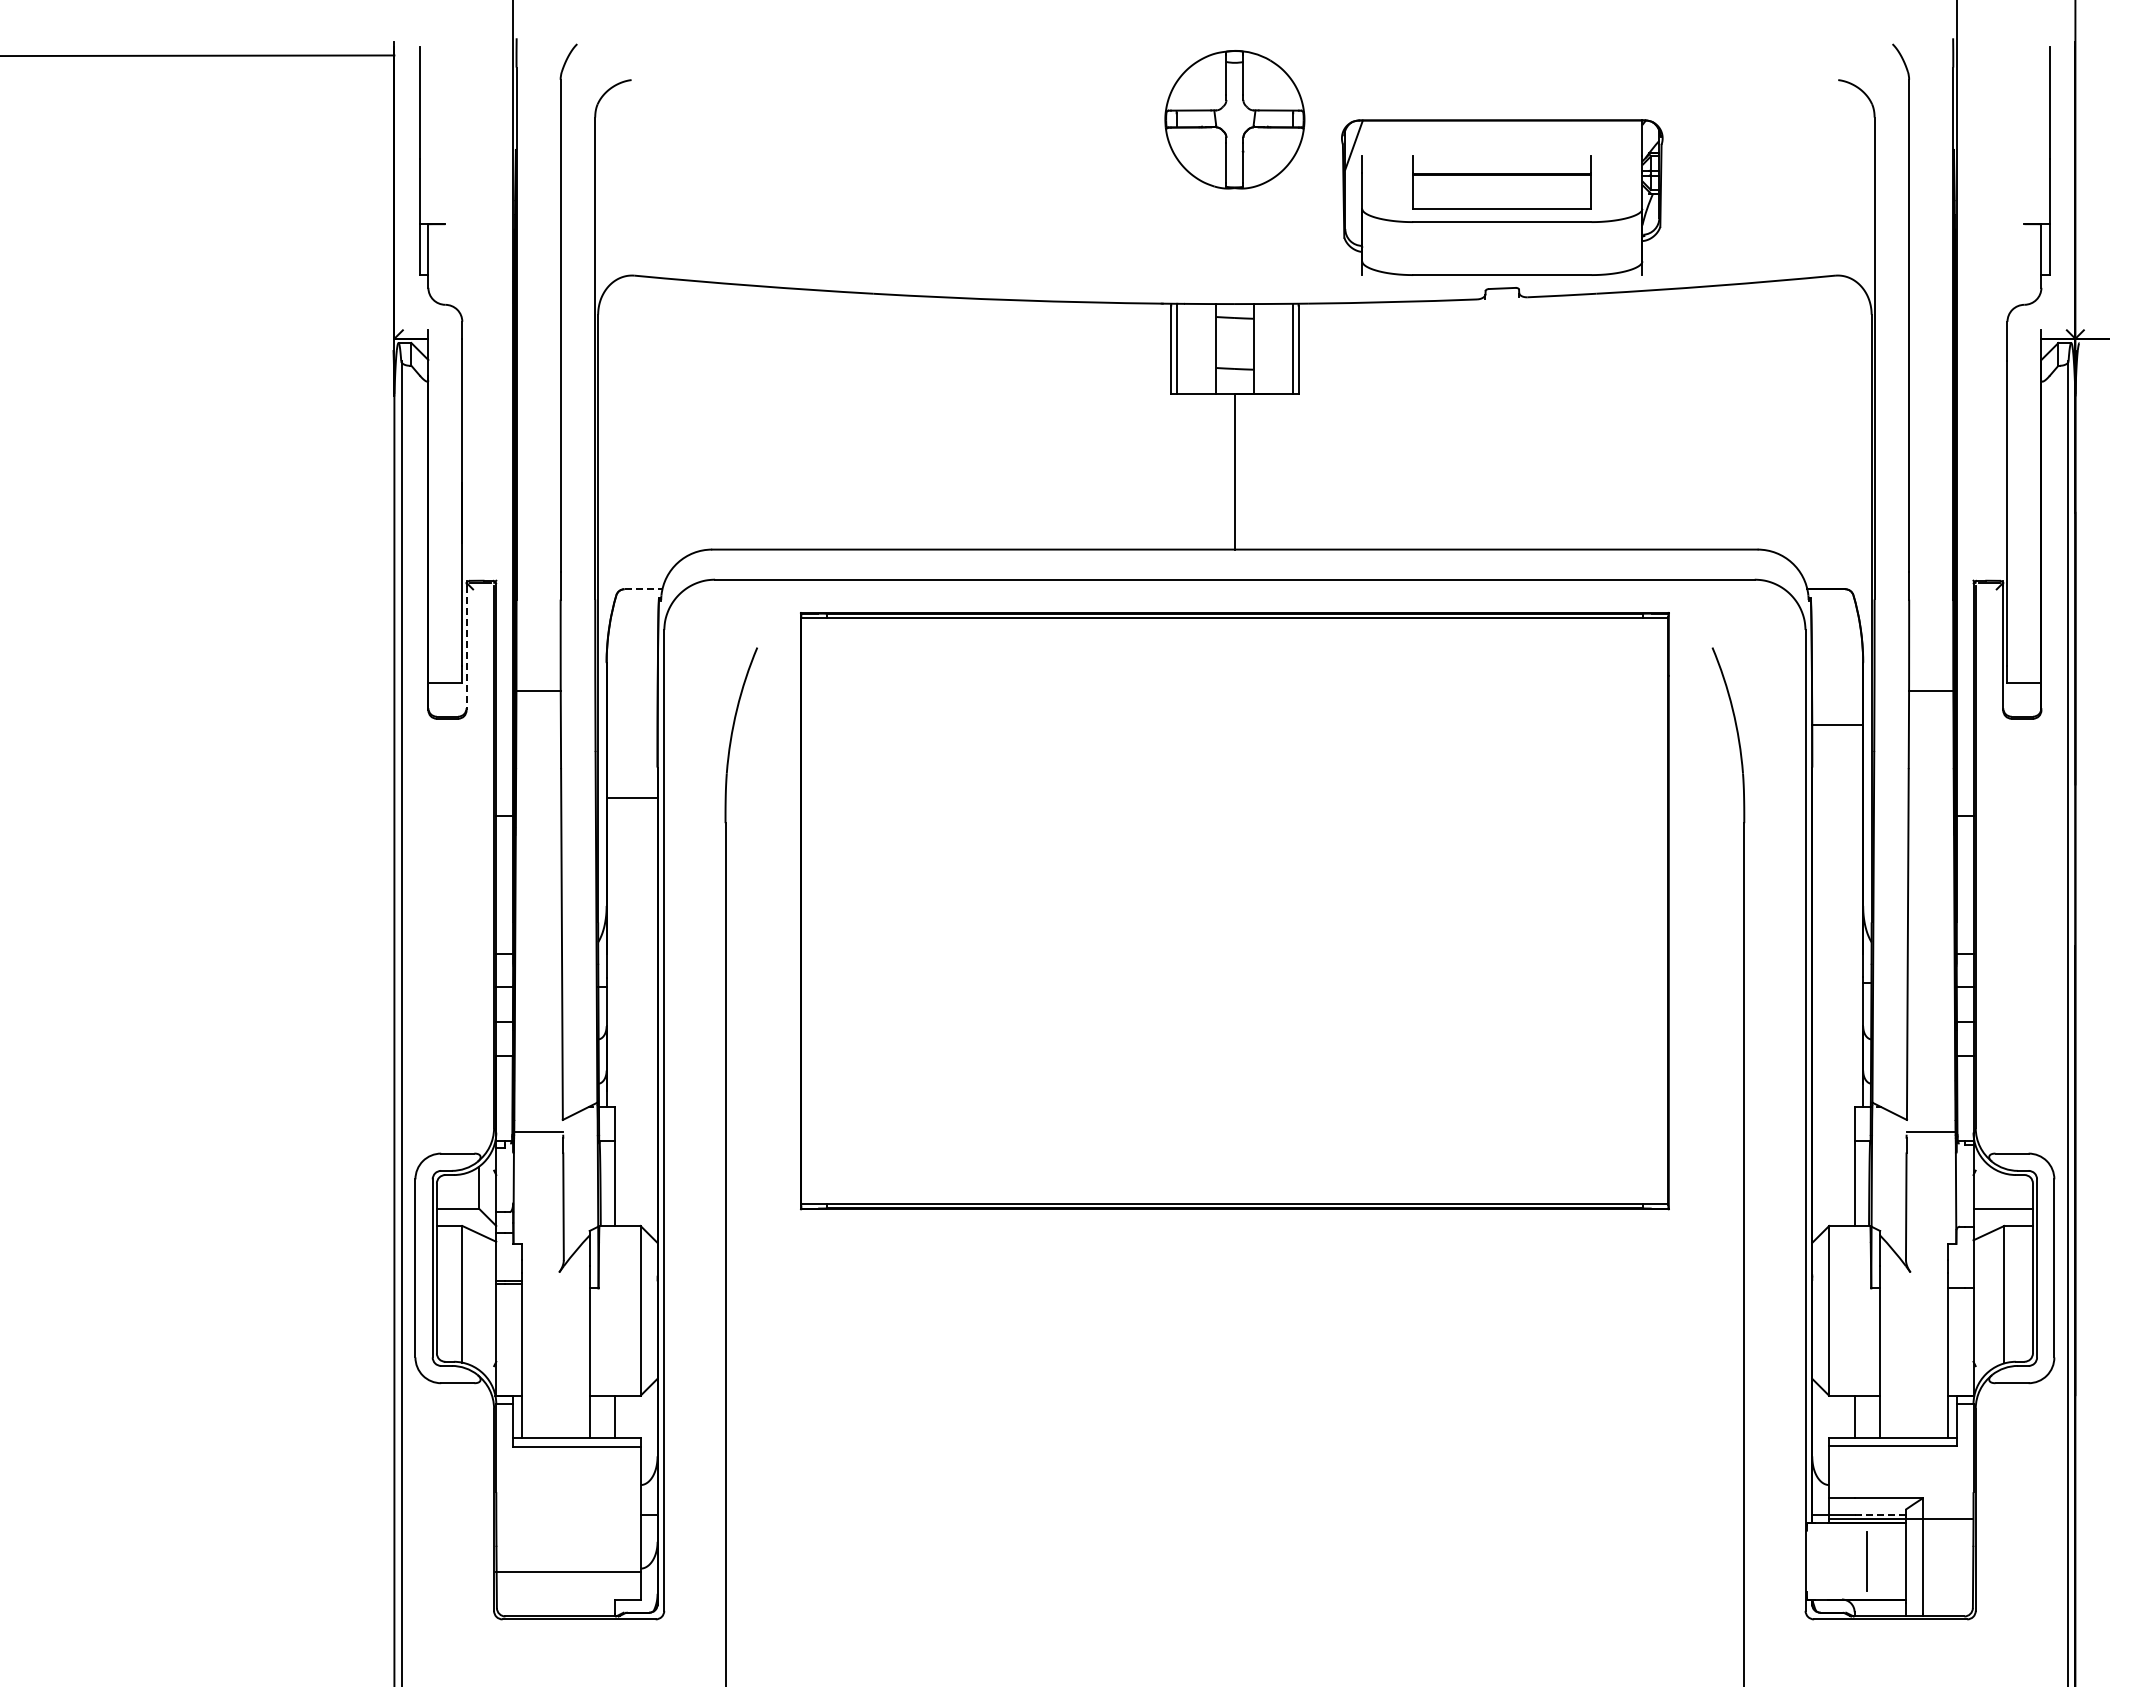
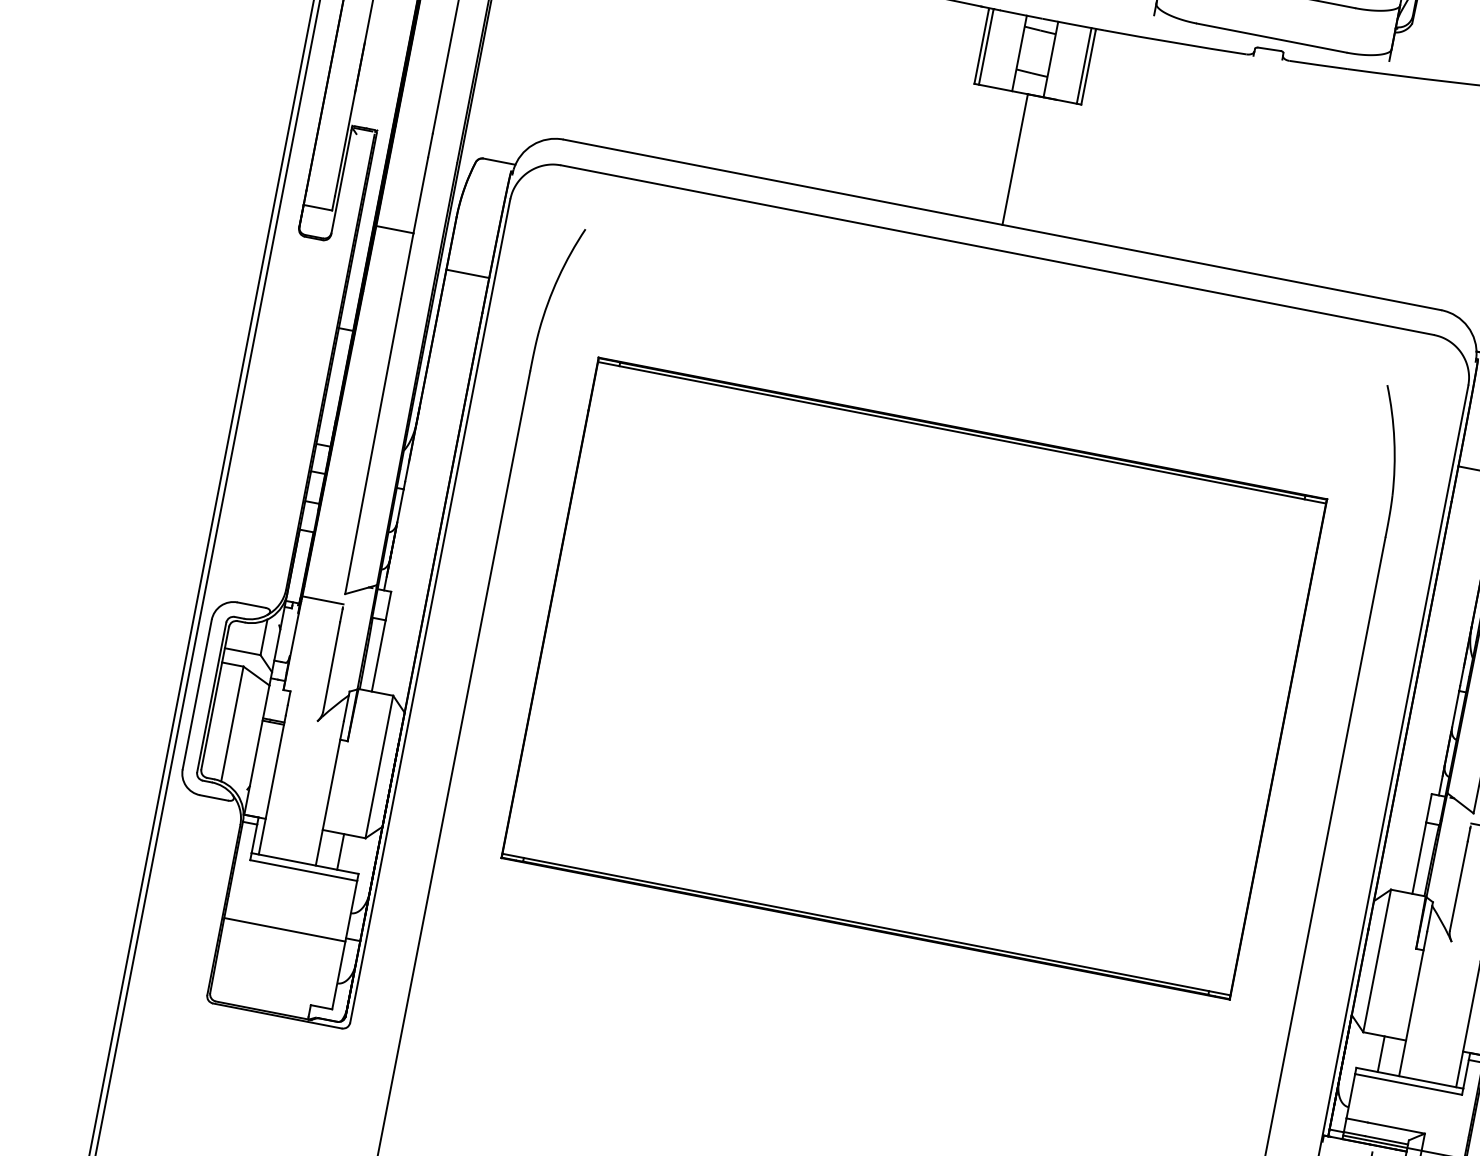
line: (643, 589) -> (499, 161), dashed -> solid
line: (466, 648) -> (341, 182), dashed -> solid
line: (631, 798) -> (467, 274), moved
part: (1234, 911) -> (913, 678), moved
line: (1880, 1514) -> (1386, 1140), dashed -> solid
line: (568, 1571) -> (284, 929), moved

